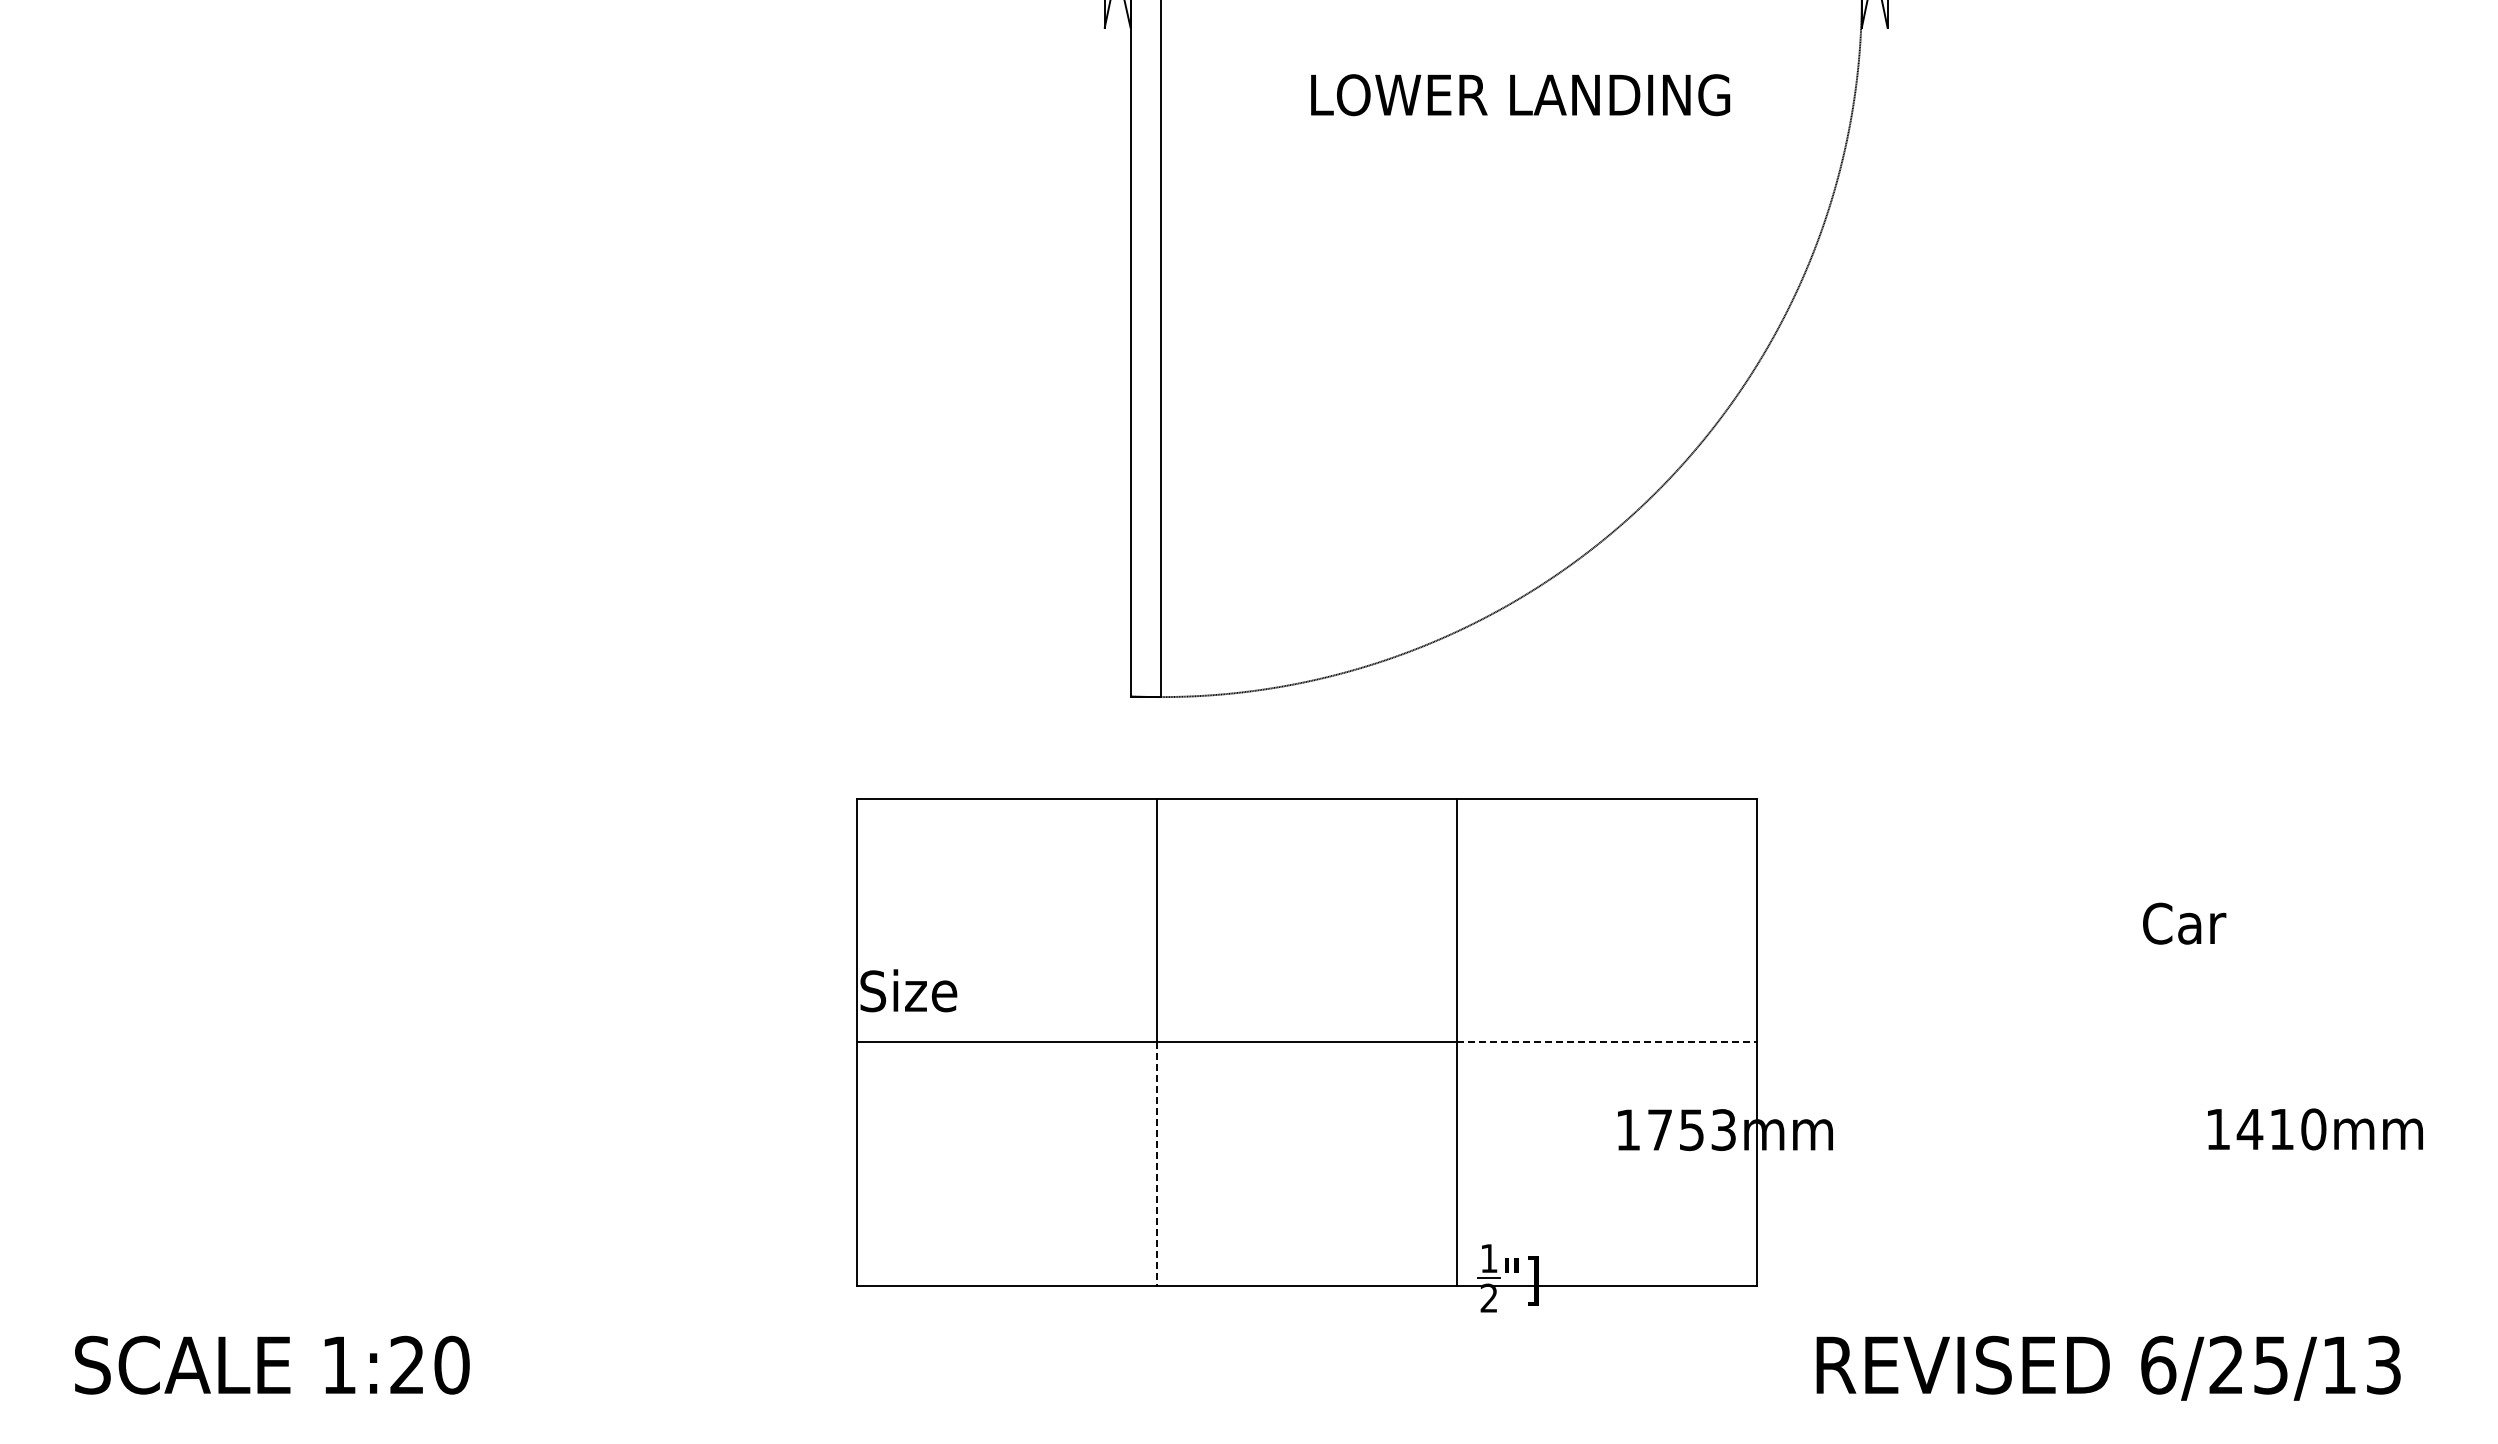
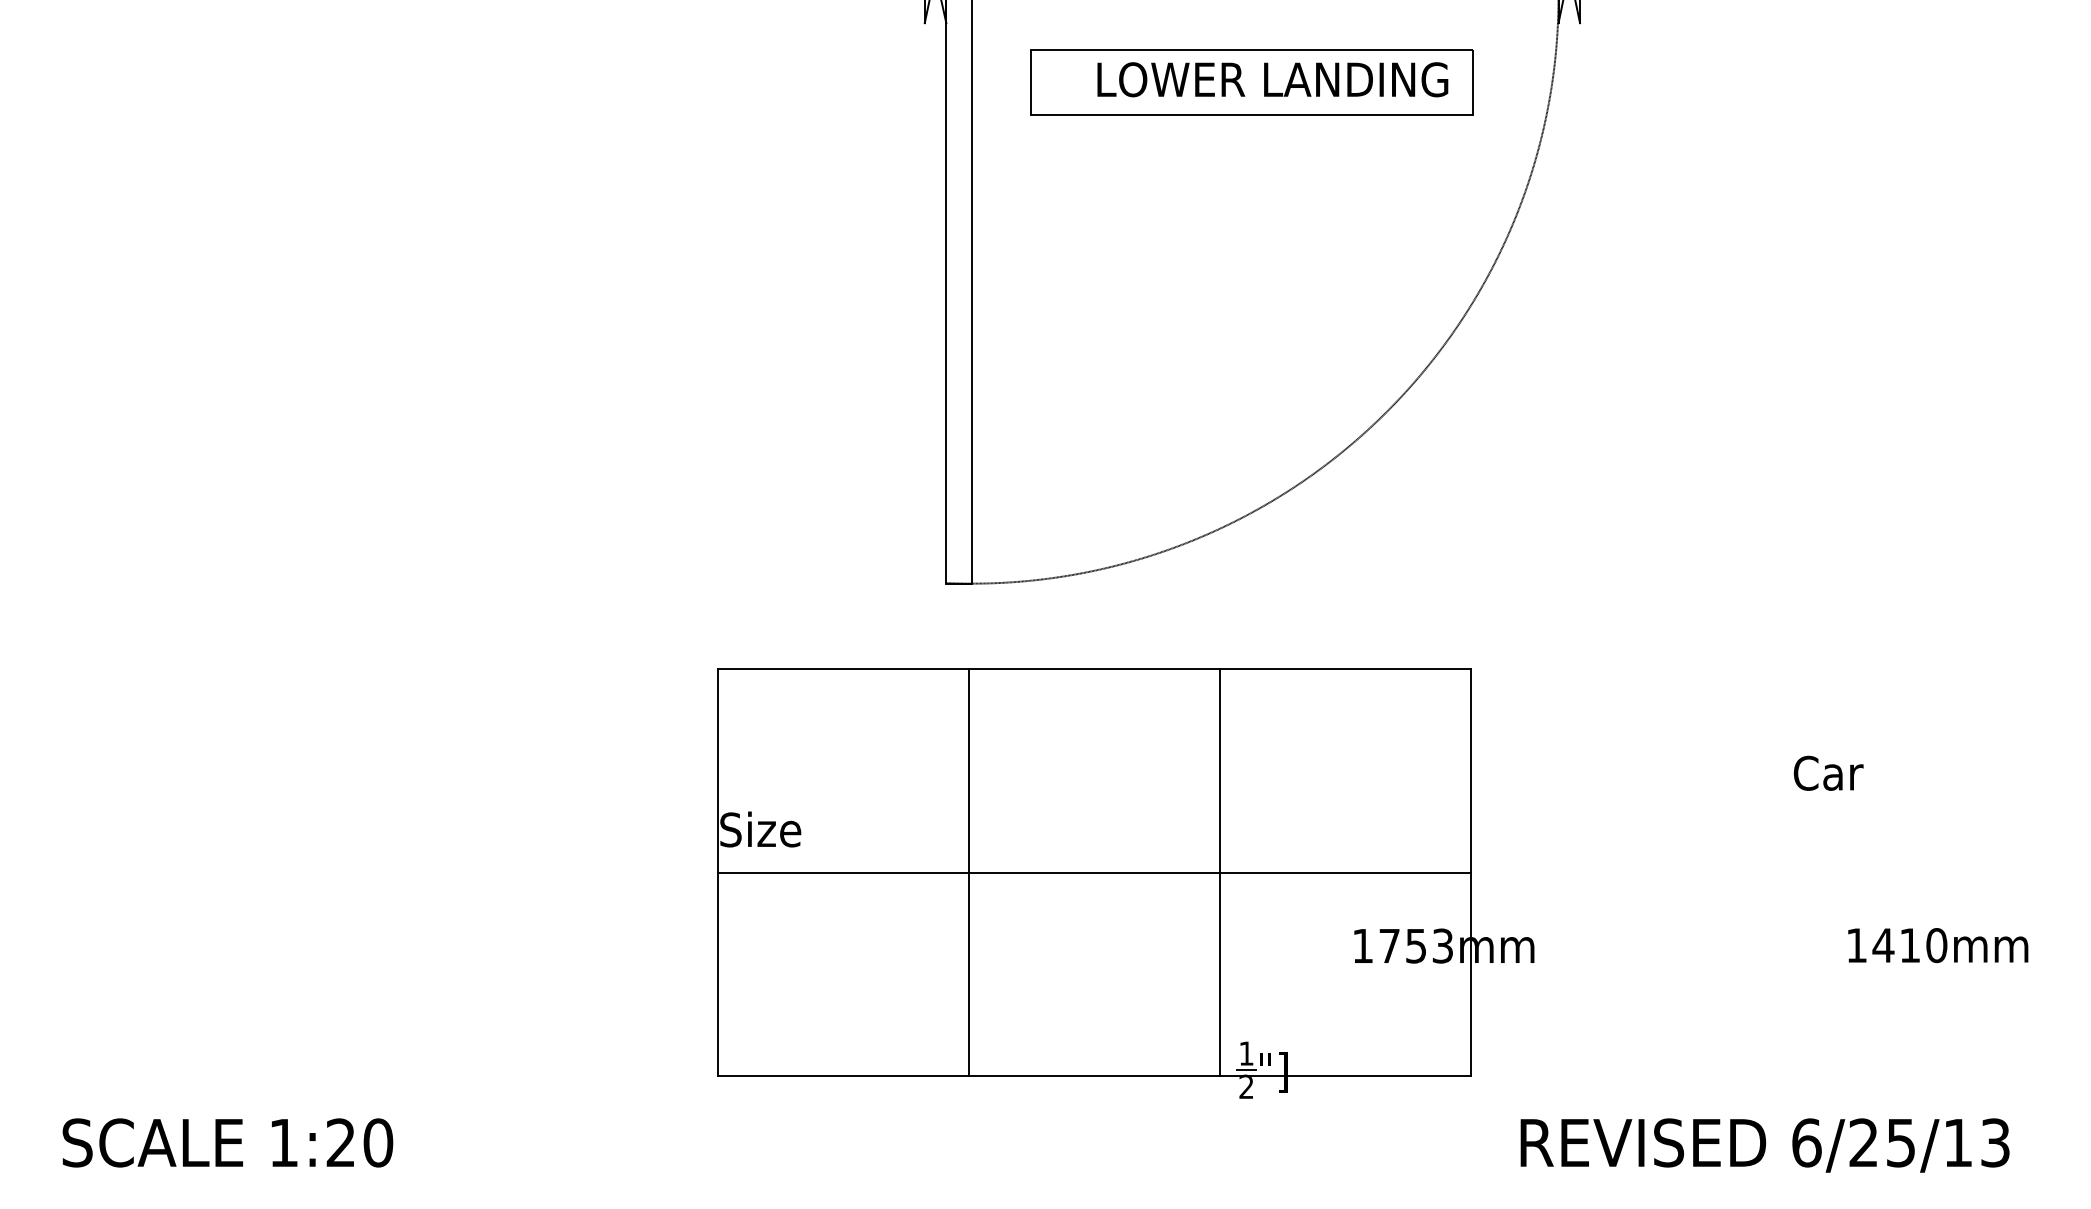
part: (1495, 98) -> (1251, 82), added
line: (1607, 1042) -> (1345, 872), dashed -> solid
line: (1157, 1163) -> (968, 974), dashed -> solid

